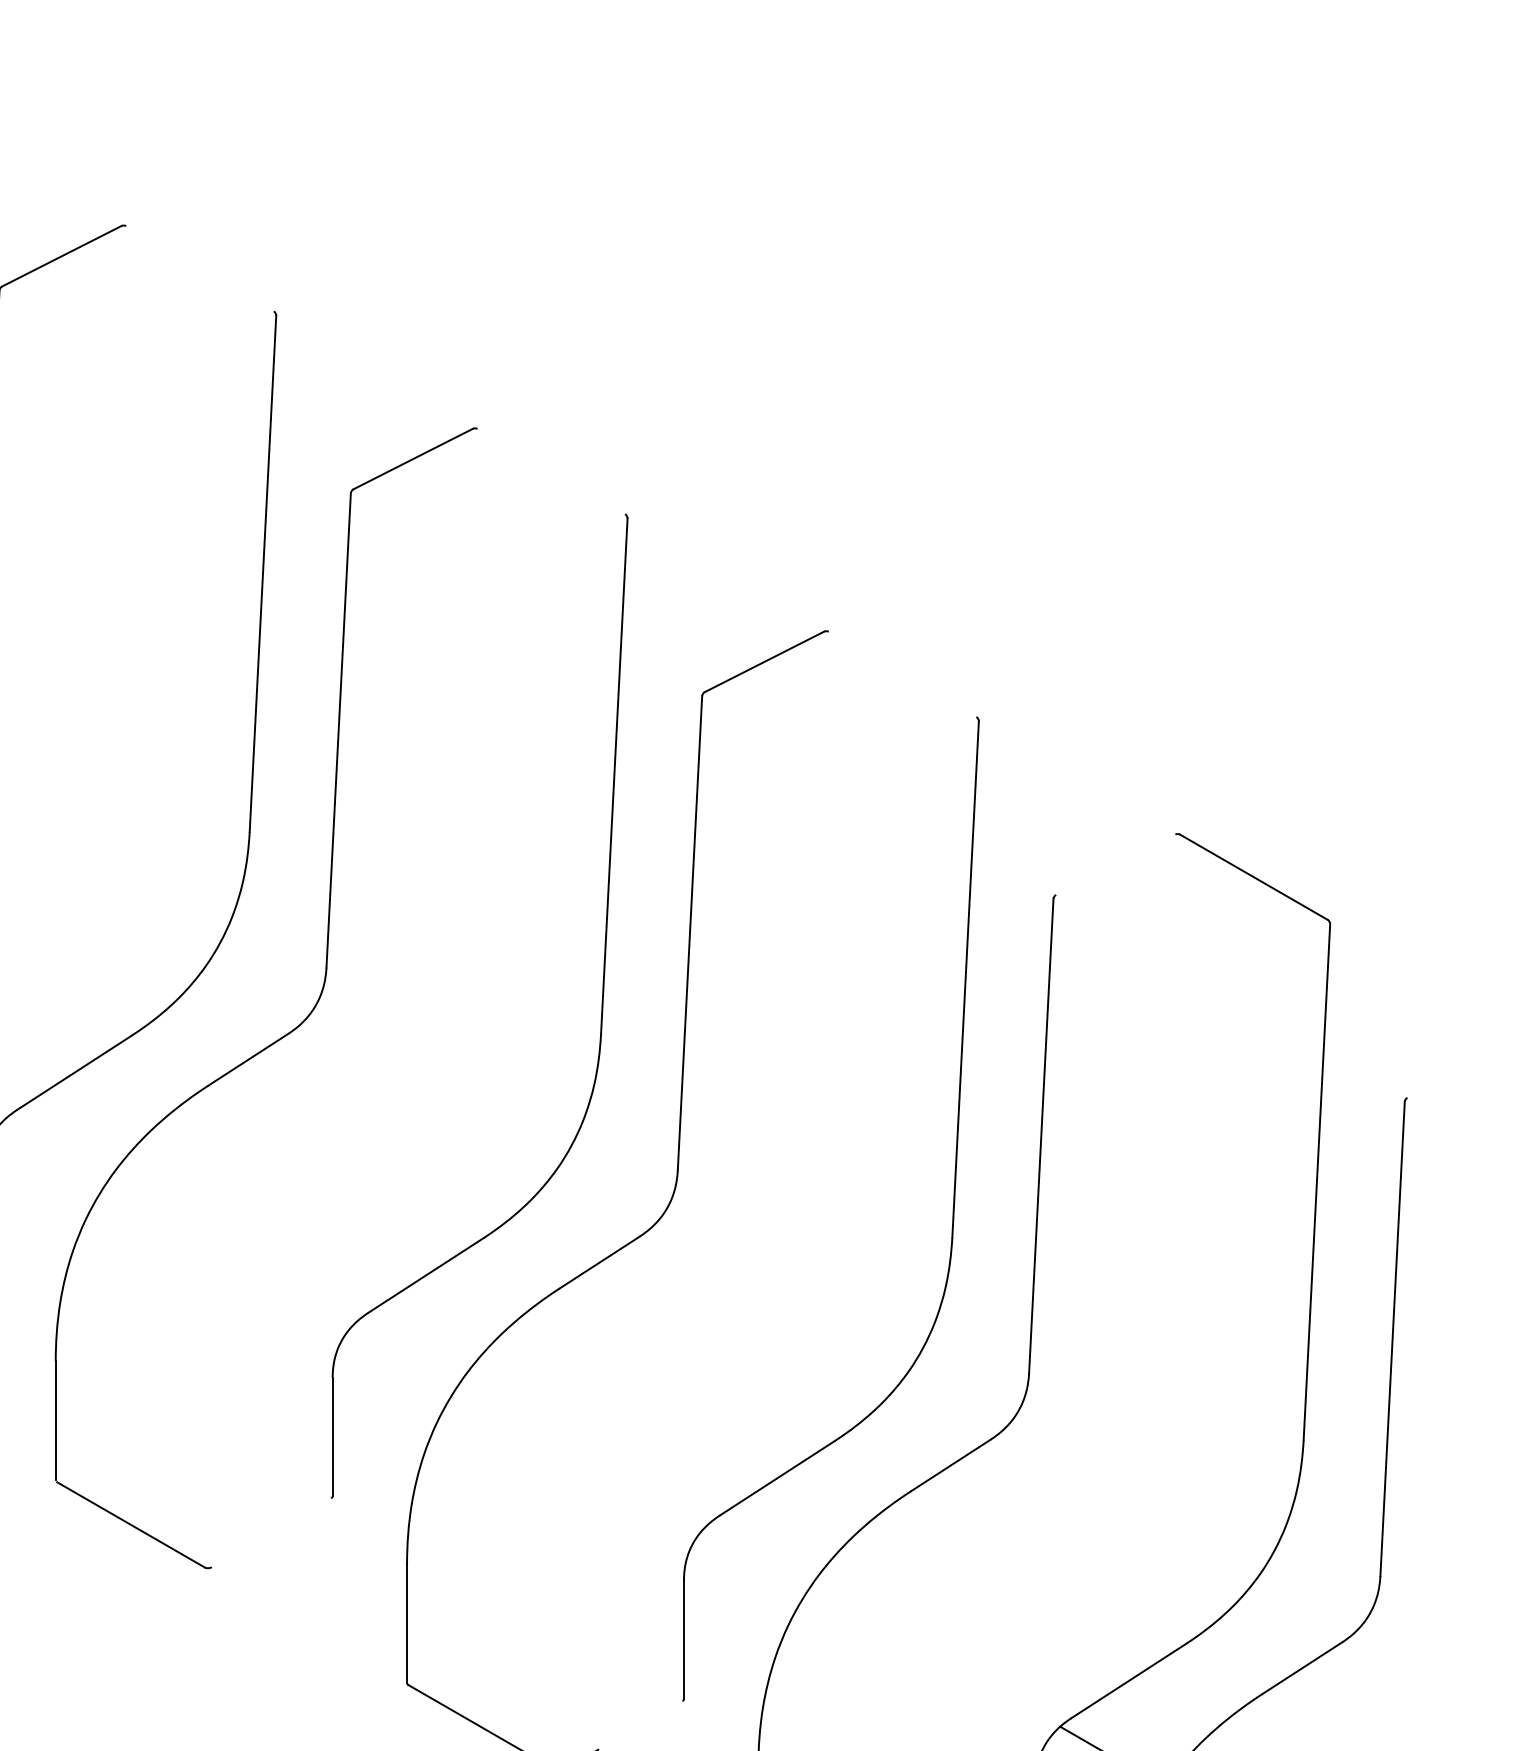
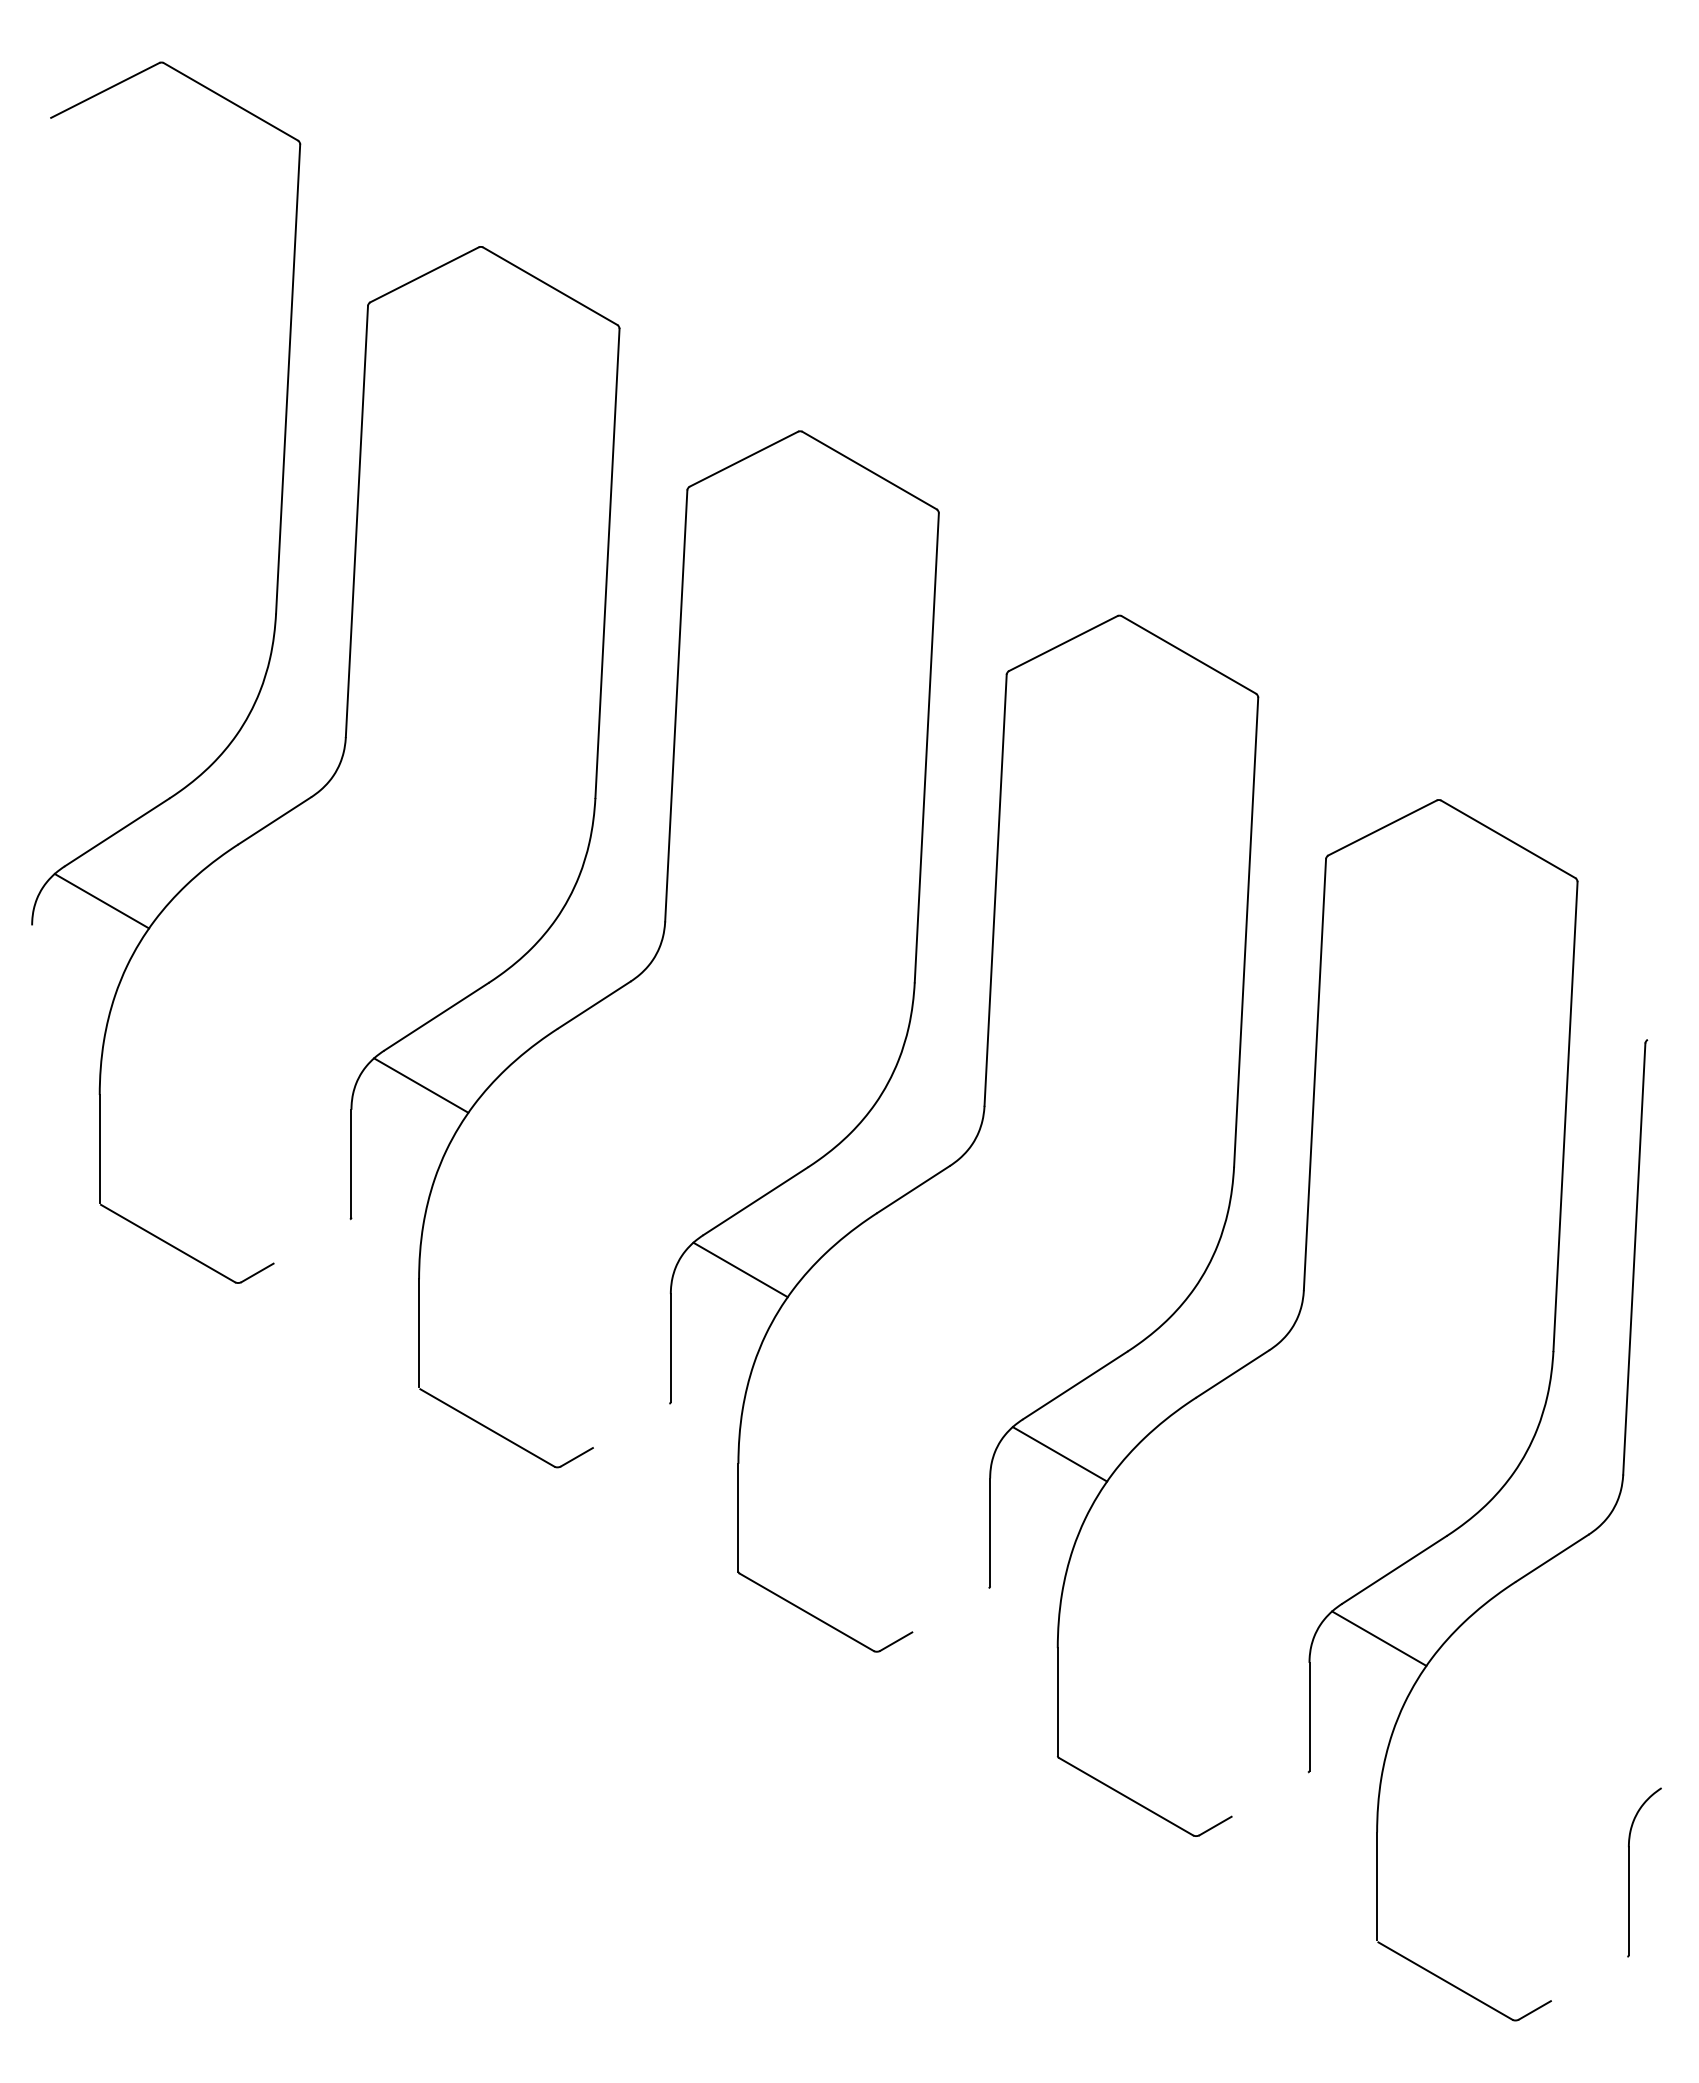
line: (200, 268) -> (550, 285), added
line: (551, 471) -> (869, 470), added
line: (902, 673) -> (1188, 654), added
line: (1115, 864) -> (1382, 827), added
line: (58, 1148) -> (421, 1085), added
line: (409, 1350) -> (740, 1269), added
line: (760, 1554) -> (1059, 1454), added
line: (228, 1557) -> (576, 1457), added

